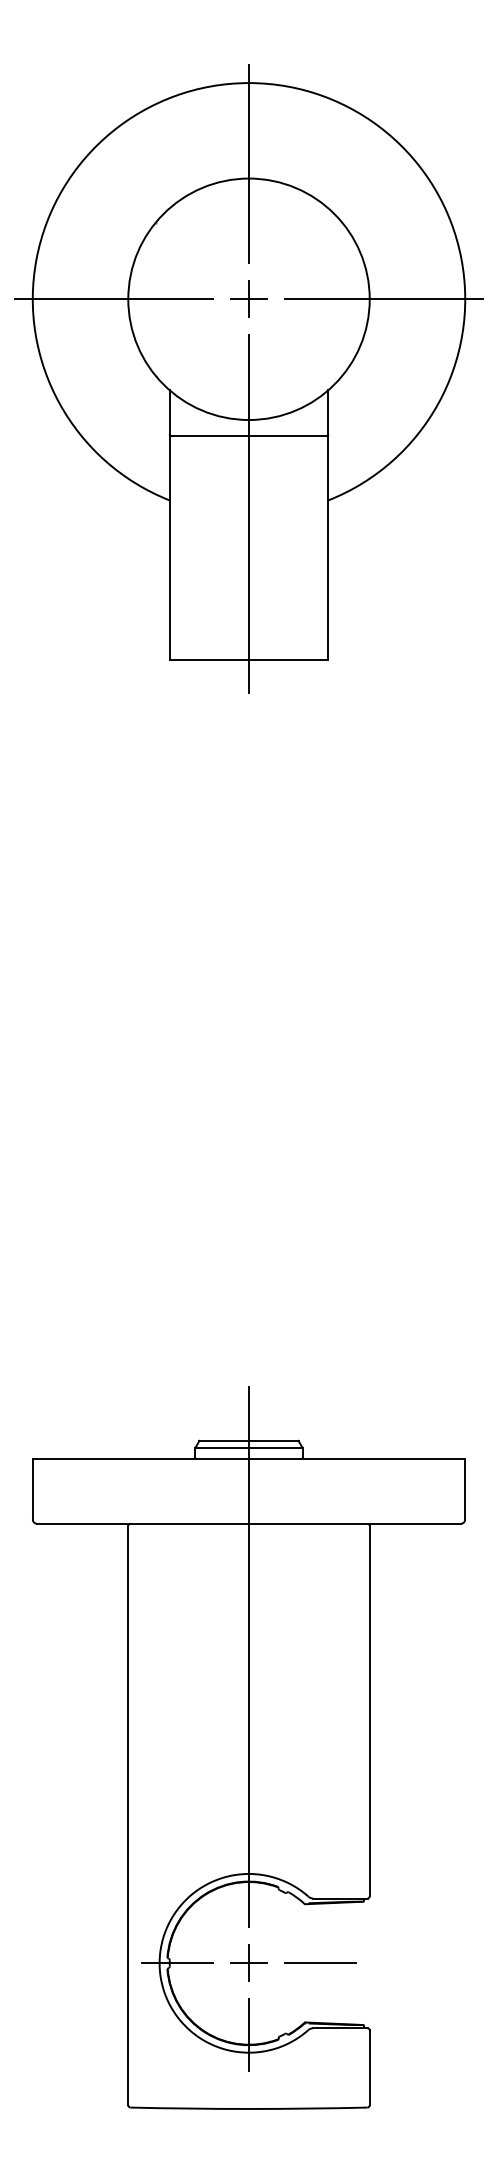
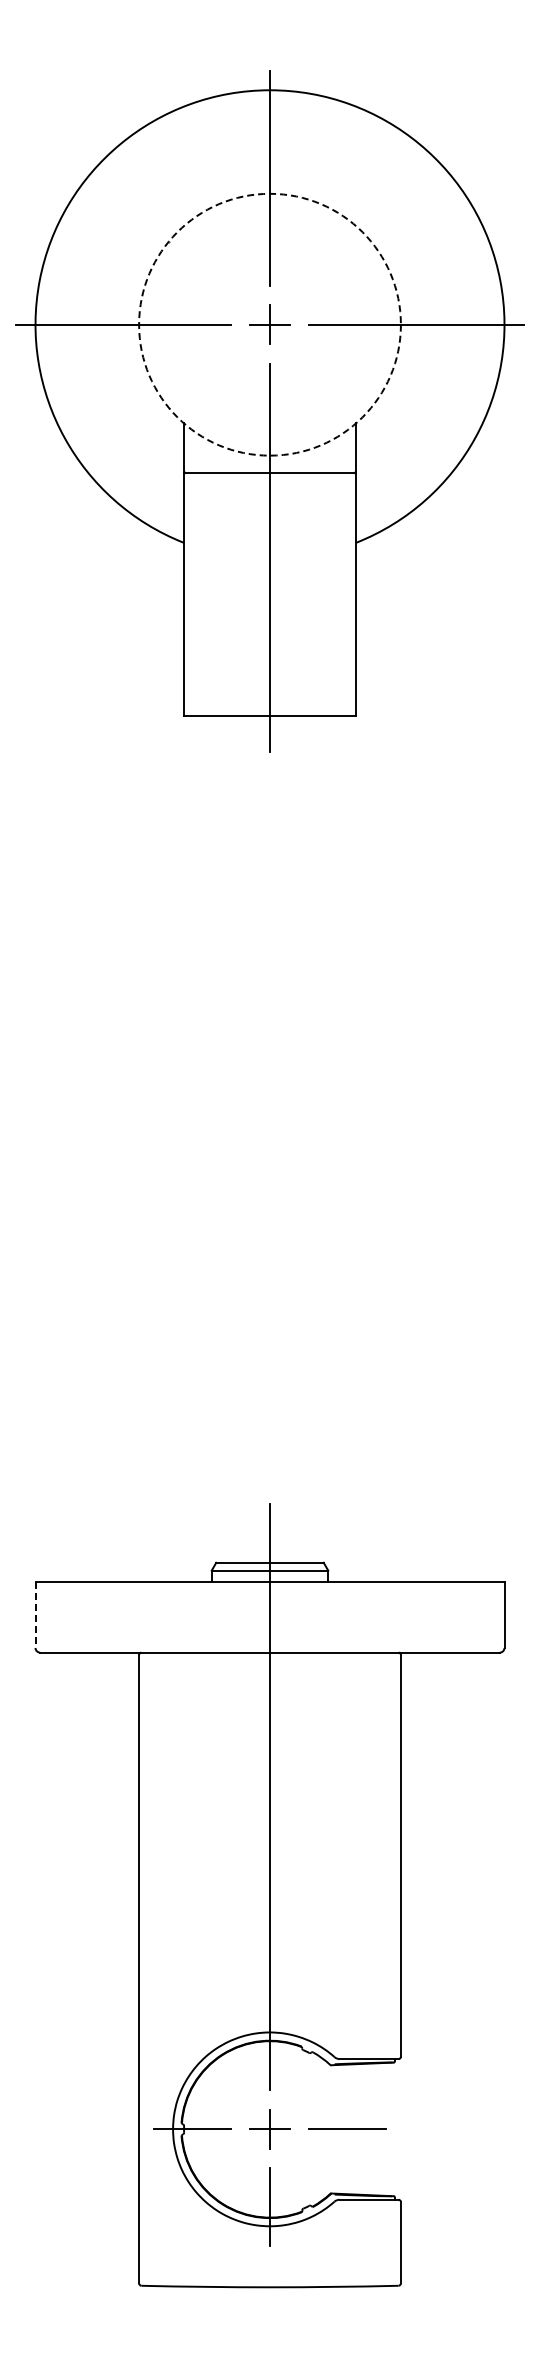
circle: (248, 299) -> (269, 324), solid -> dashed
line: (32, 1489) -> (35, 1615), solid -> dashed

